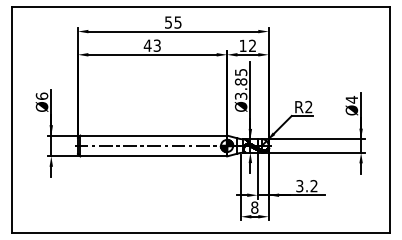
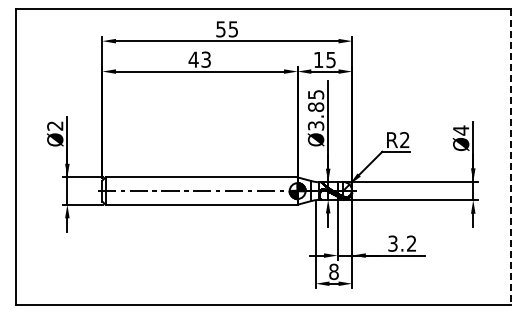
text: (252, 45) -> (330, 59), 12 -> 15
text: (42, 95) -> (55, 125), Ø6 -> Ø2
line: (390, 120) -> (511, 157), solid -> dashed

